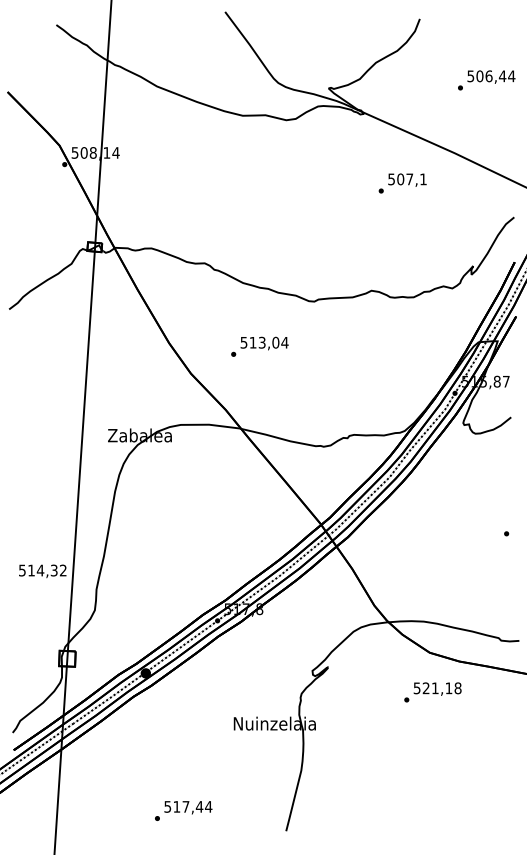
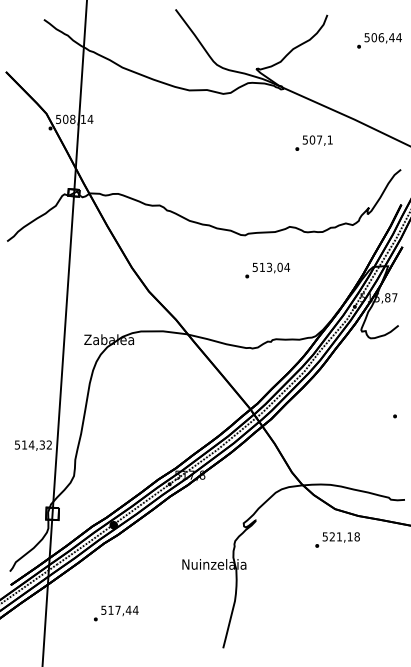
text: (486, 79) -> (379, 40), moved
text: (259, 346) -> (267, 270), moved
text: (183, 810) -> (116, 613), moved

